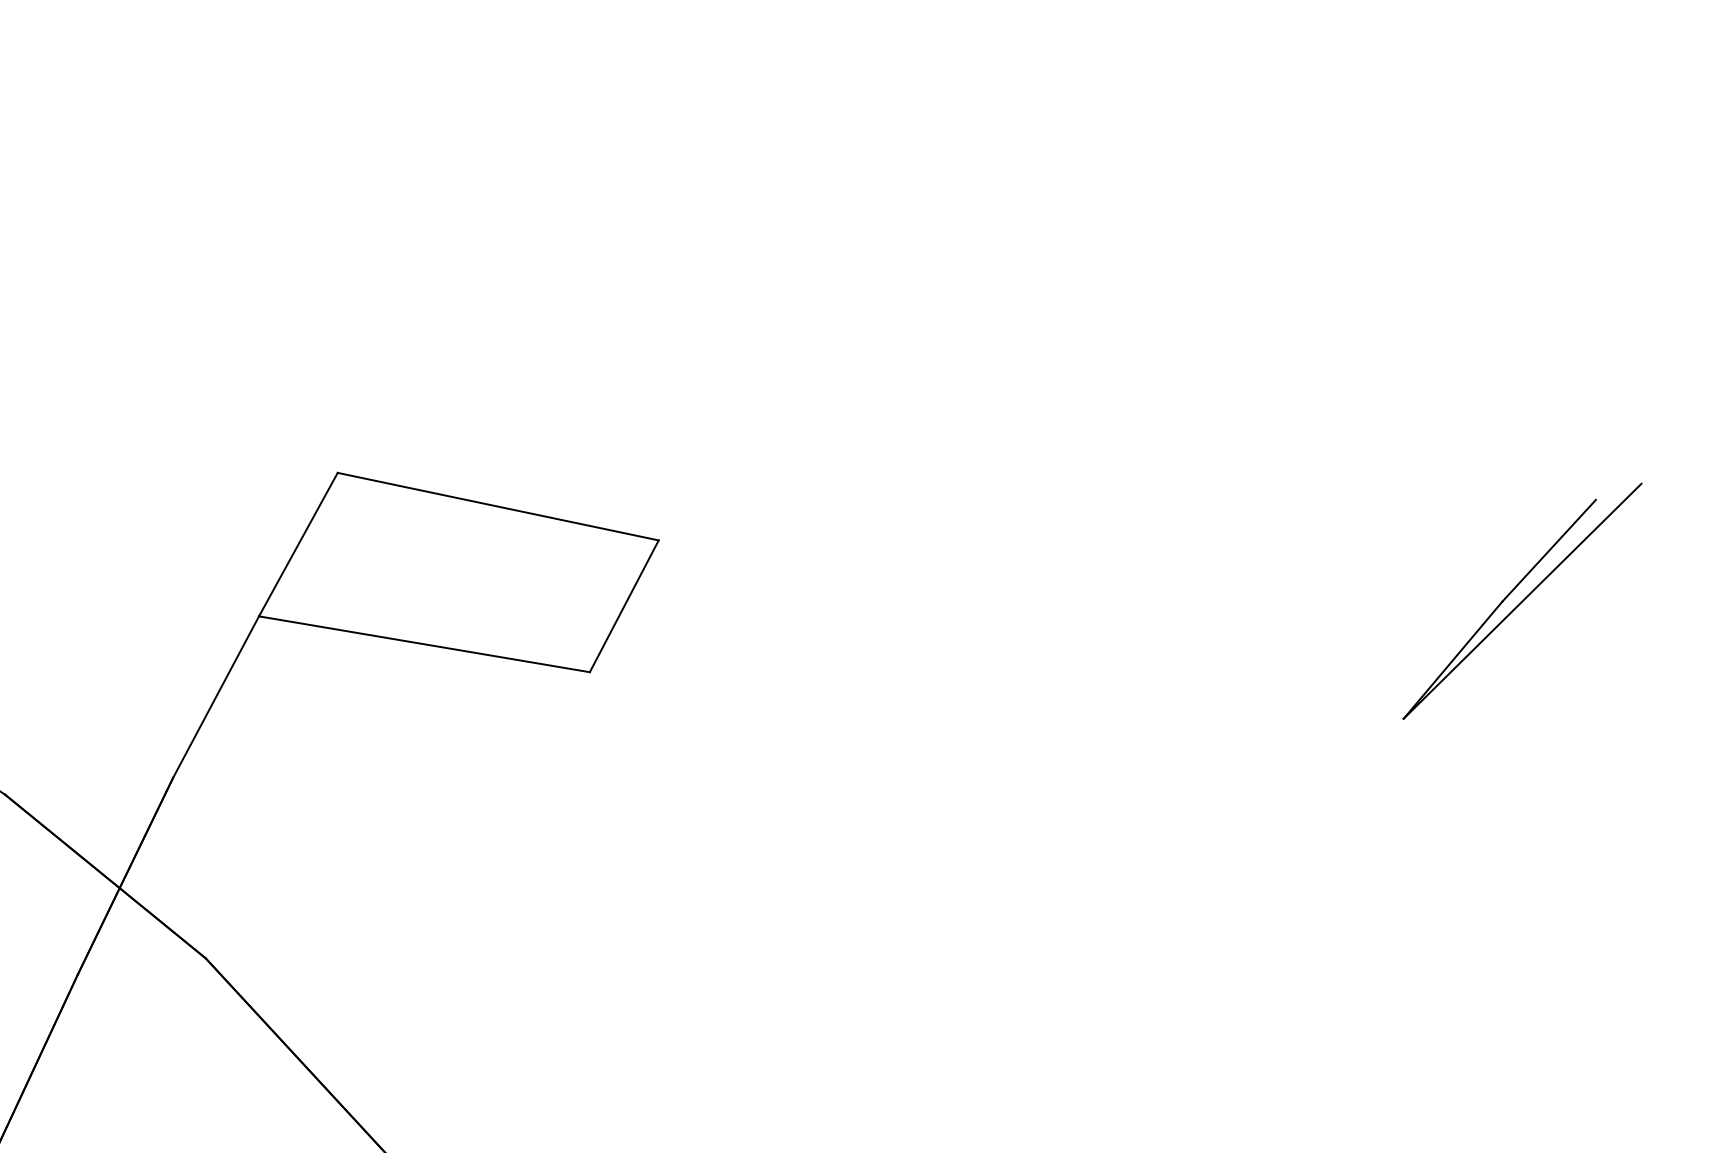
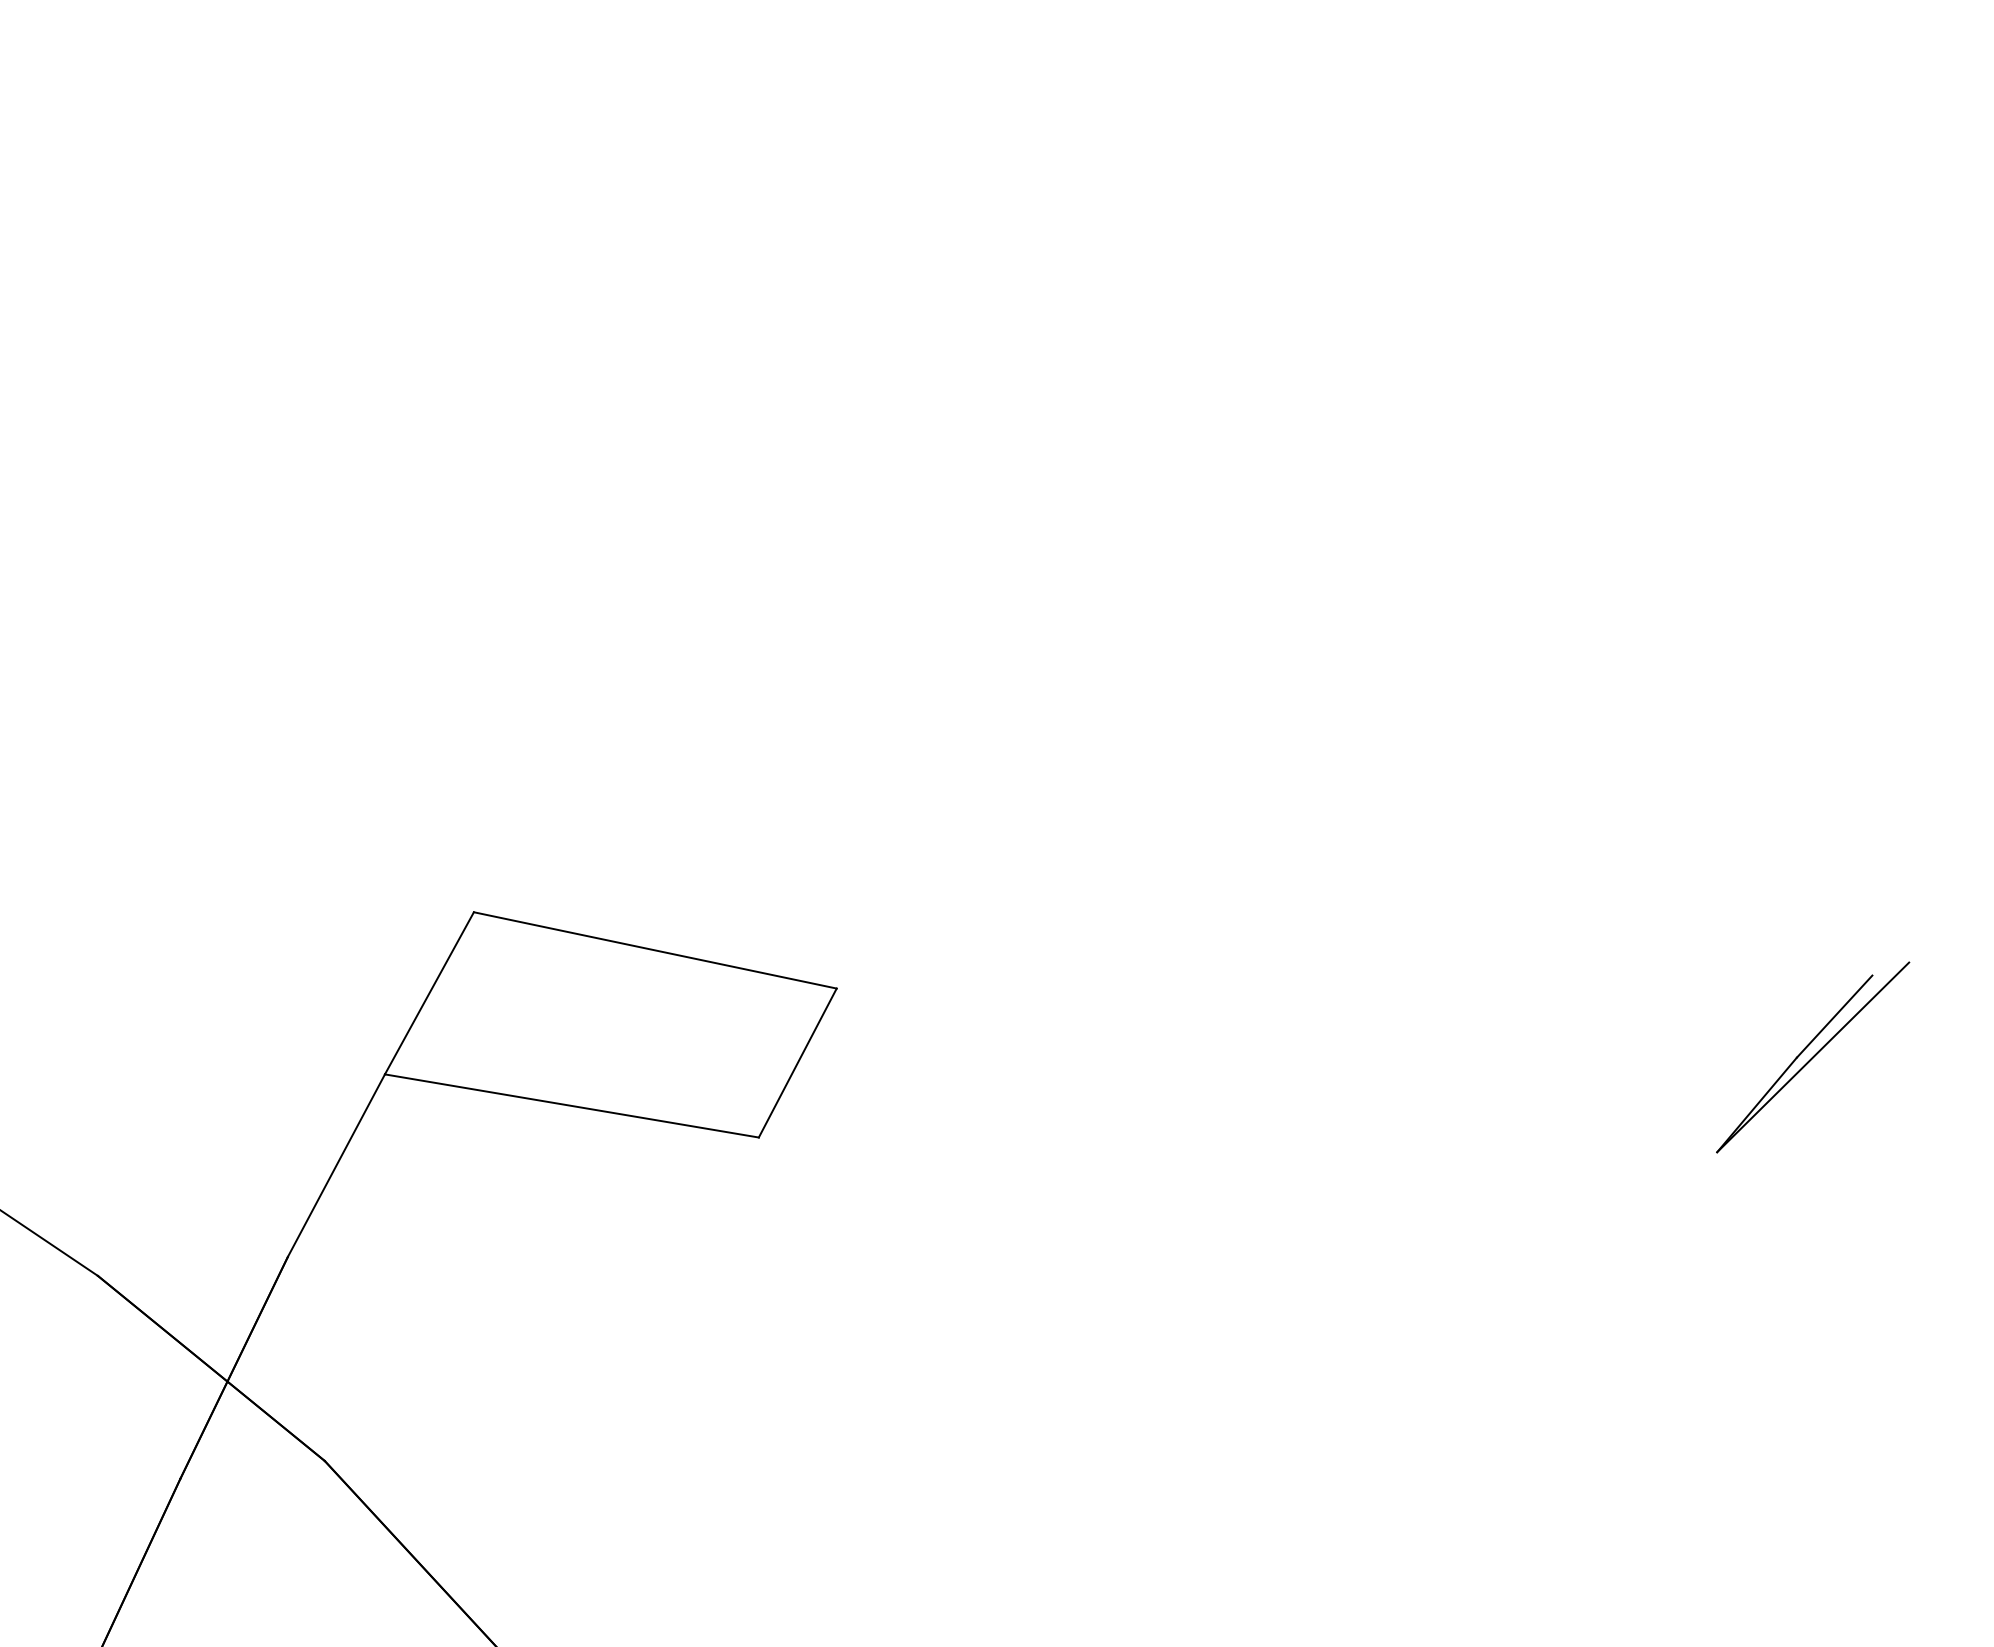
part: (1523, 601) -> (1813, 1057), size x0.71

